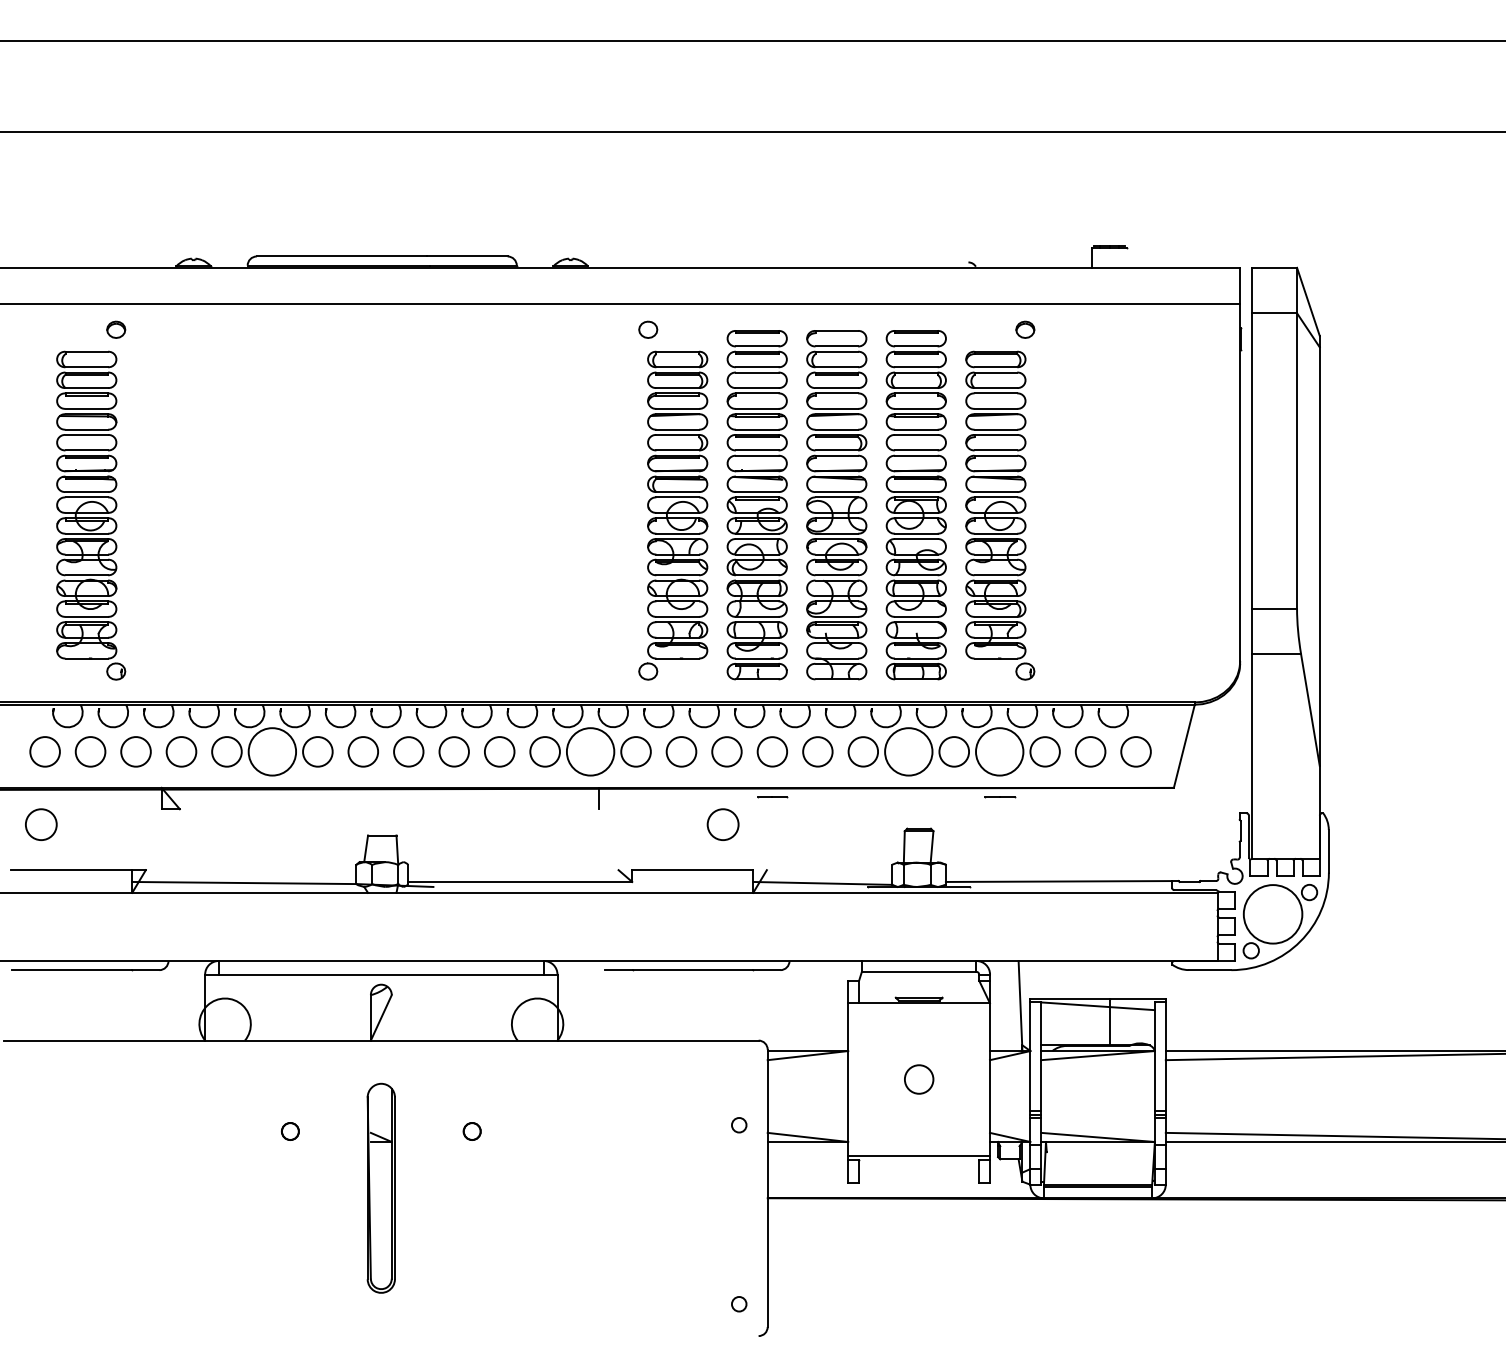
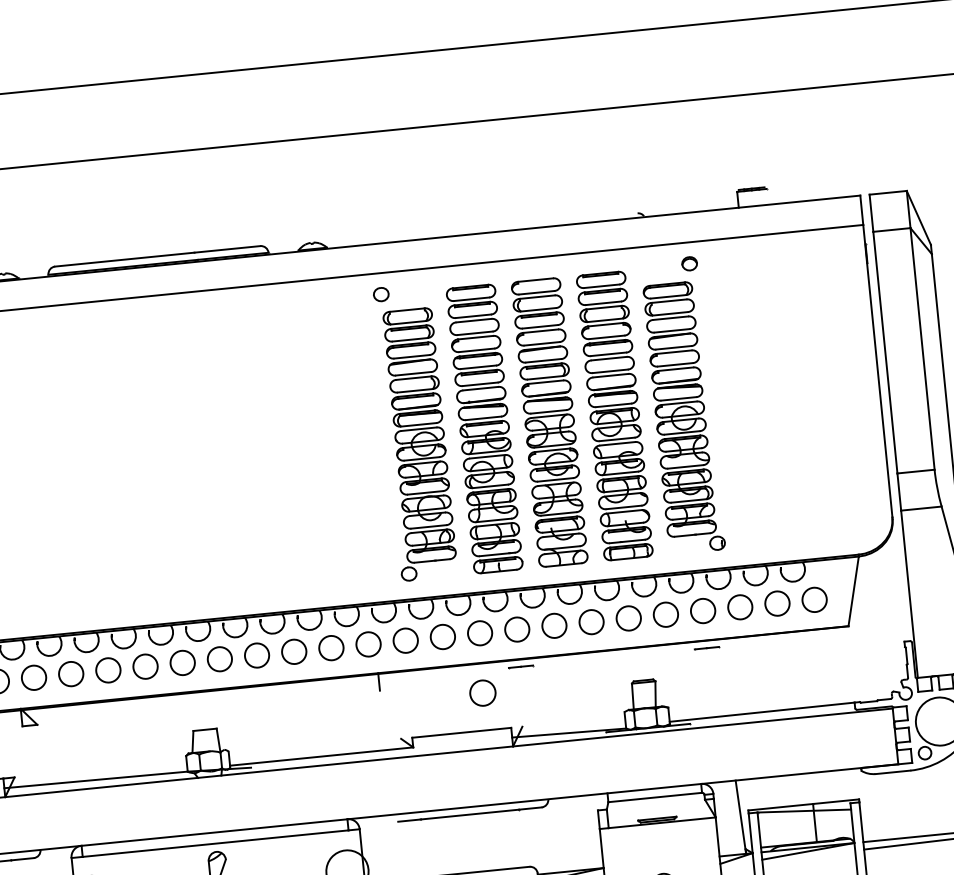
circle: (272, 751) -> (108, 670), size x0.62
circle: (590, 751) -> (368, 644), size x0.62
circle: (908, 751) -> (628, 618), size x0.62
circle: (999, 751) -> (702, 610), size x0.62

